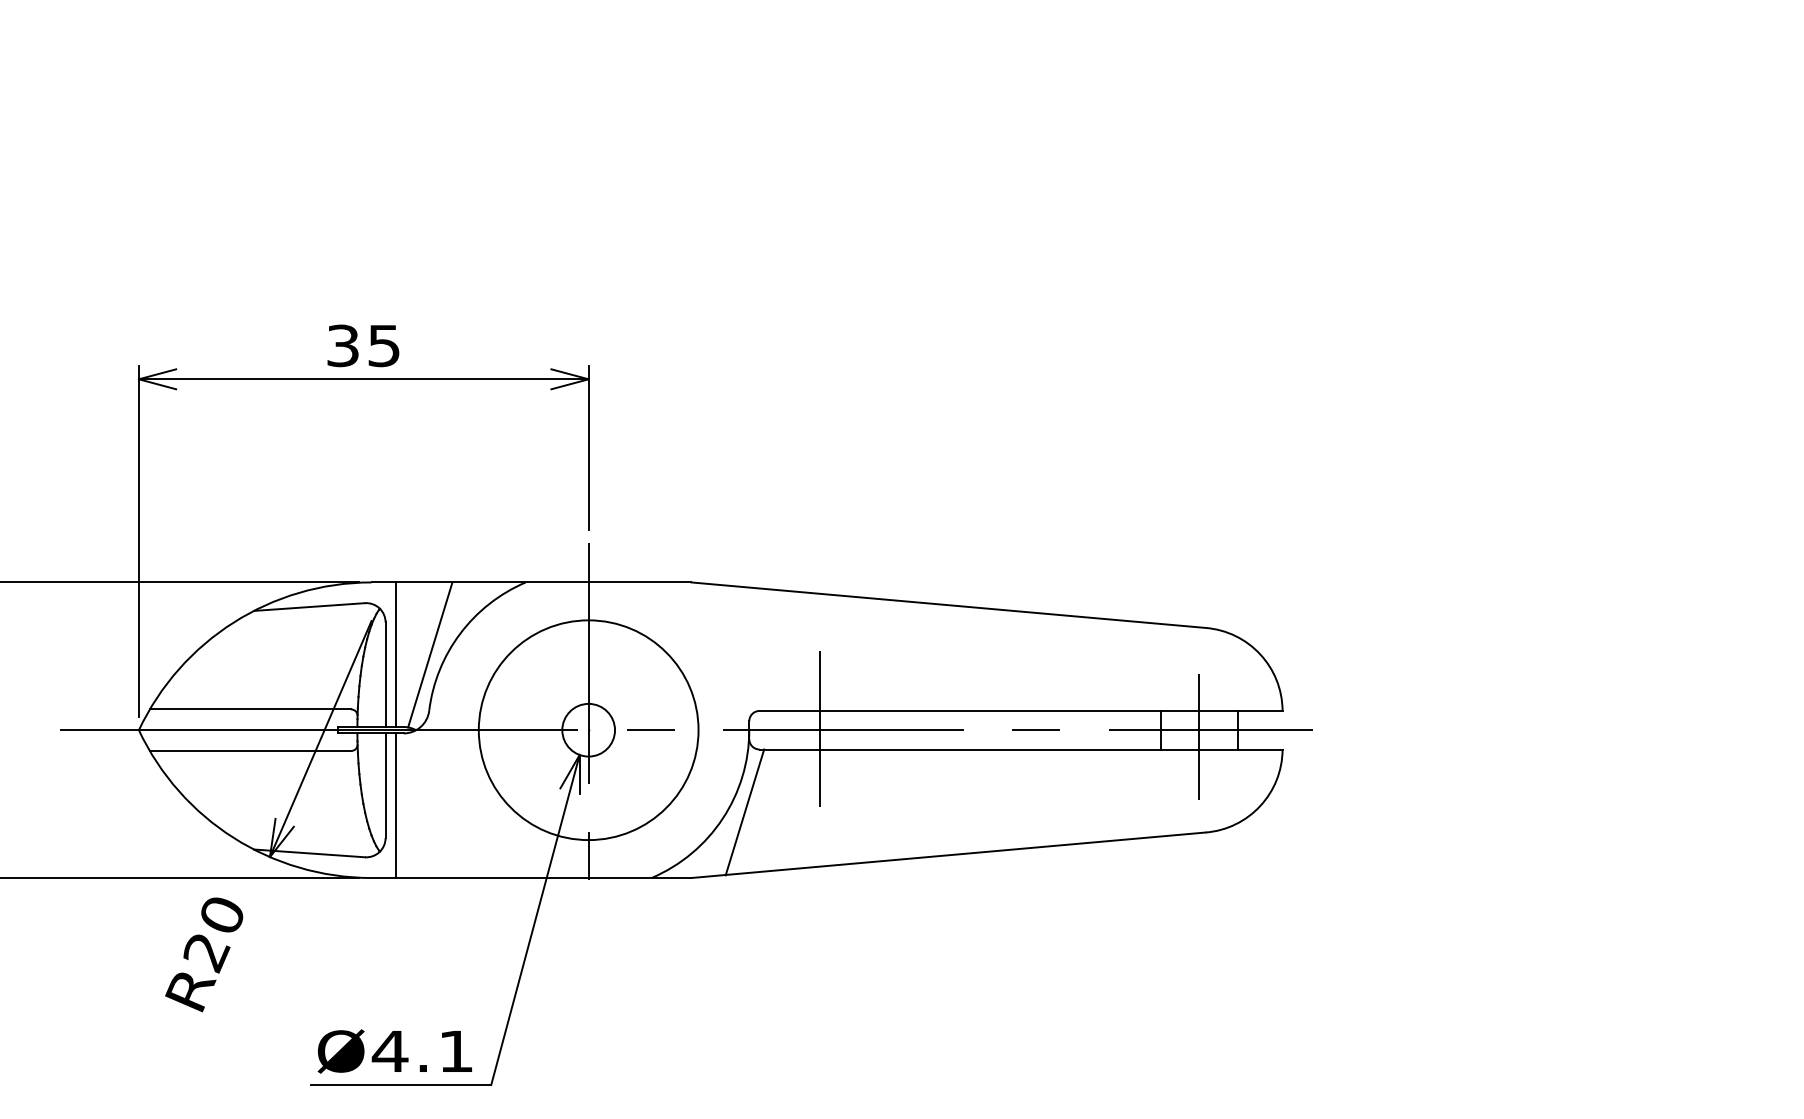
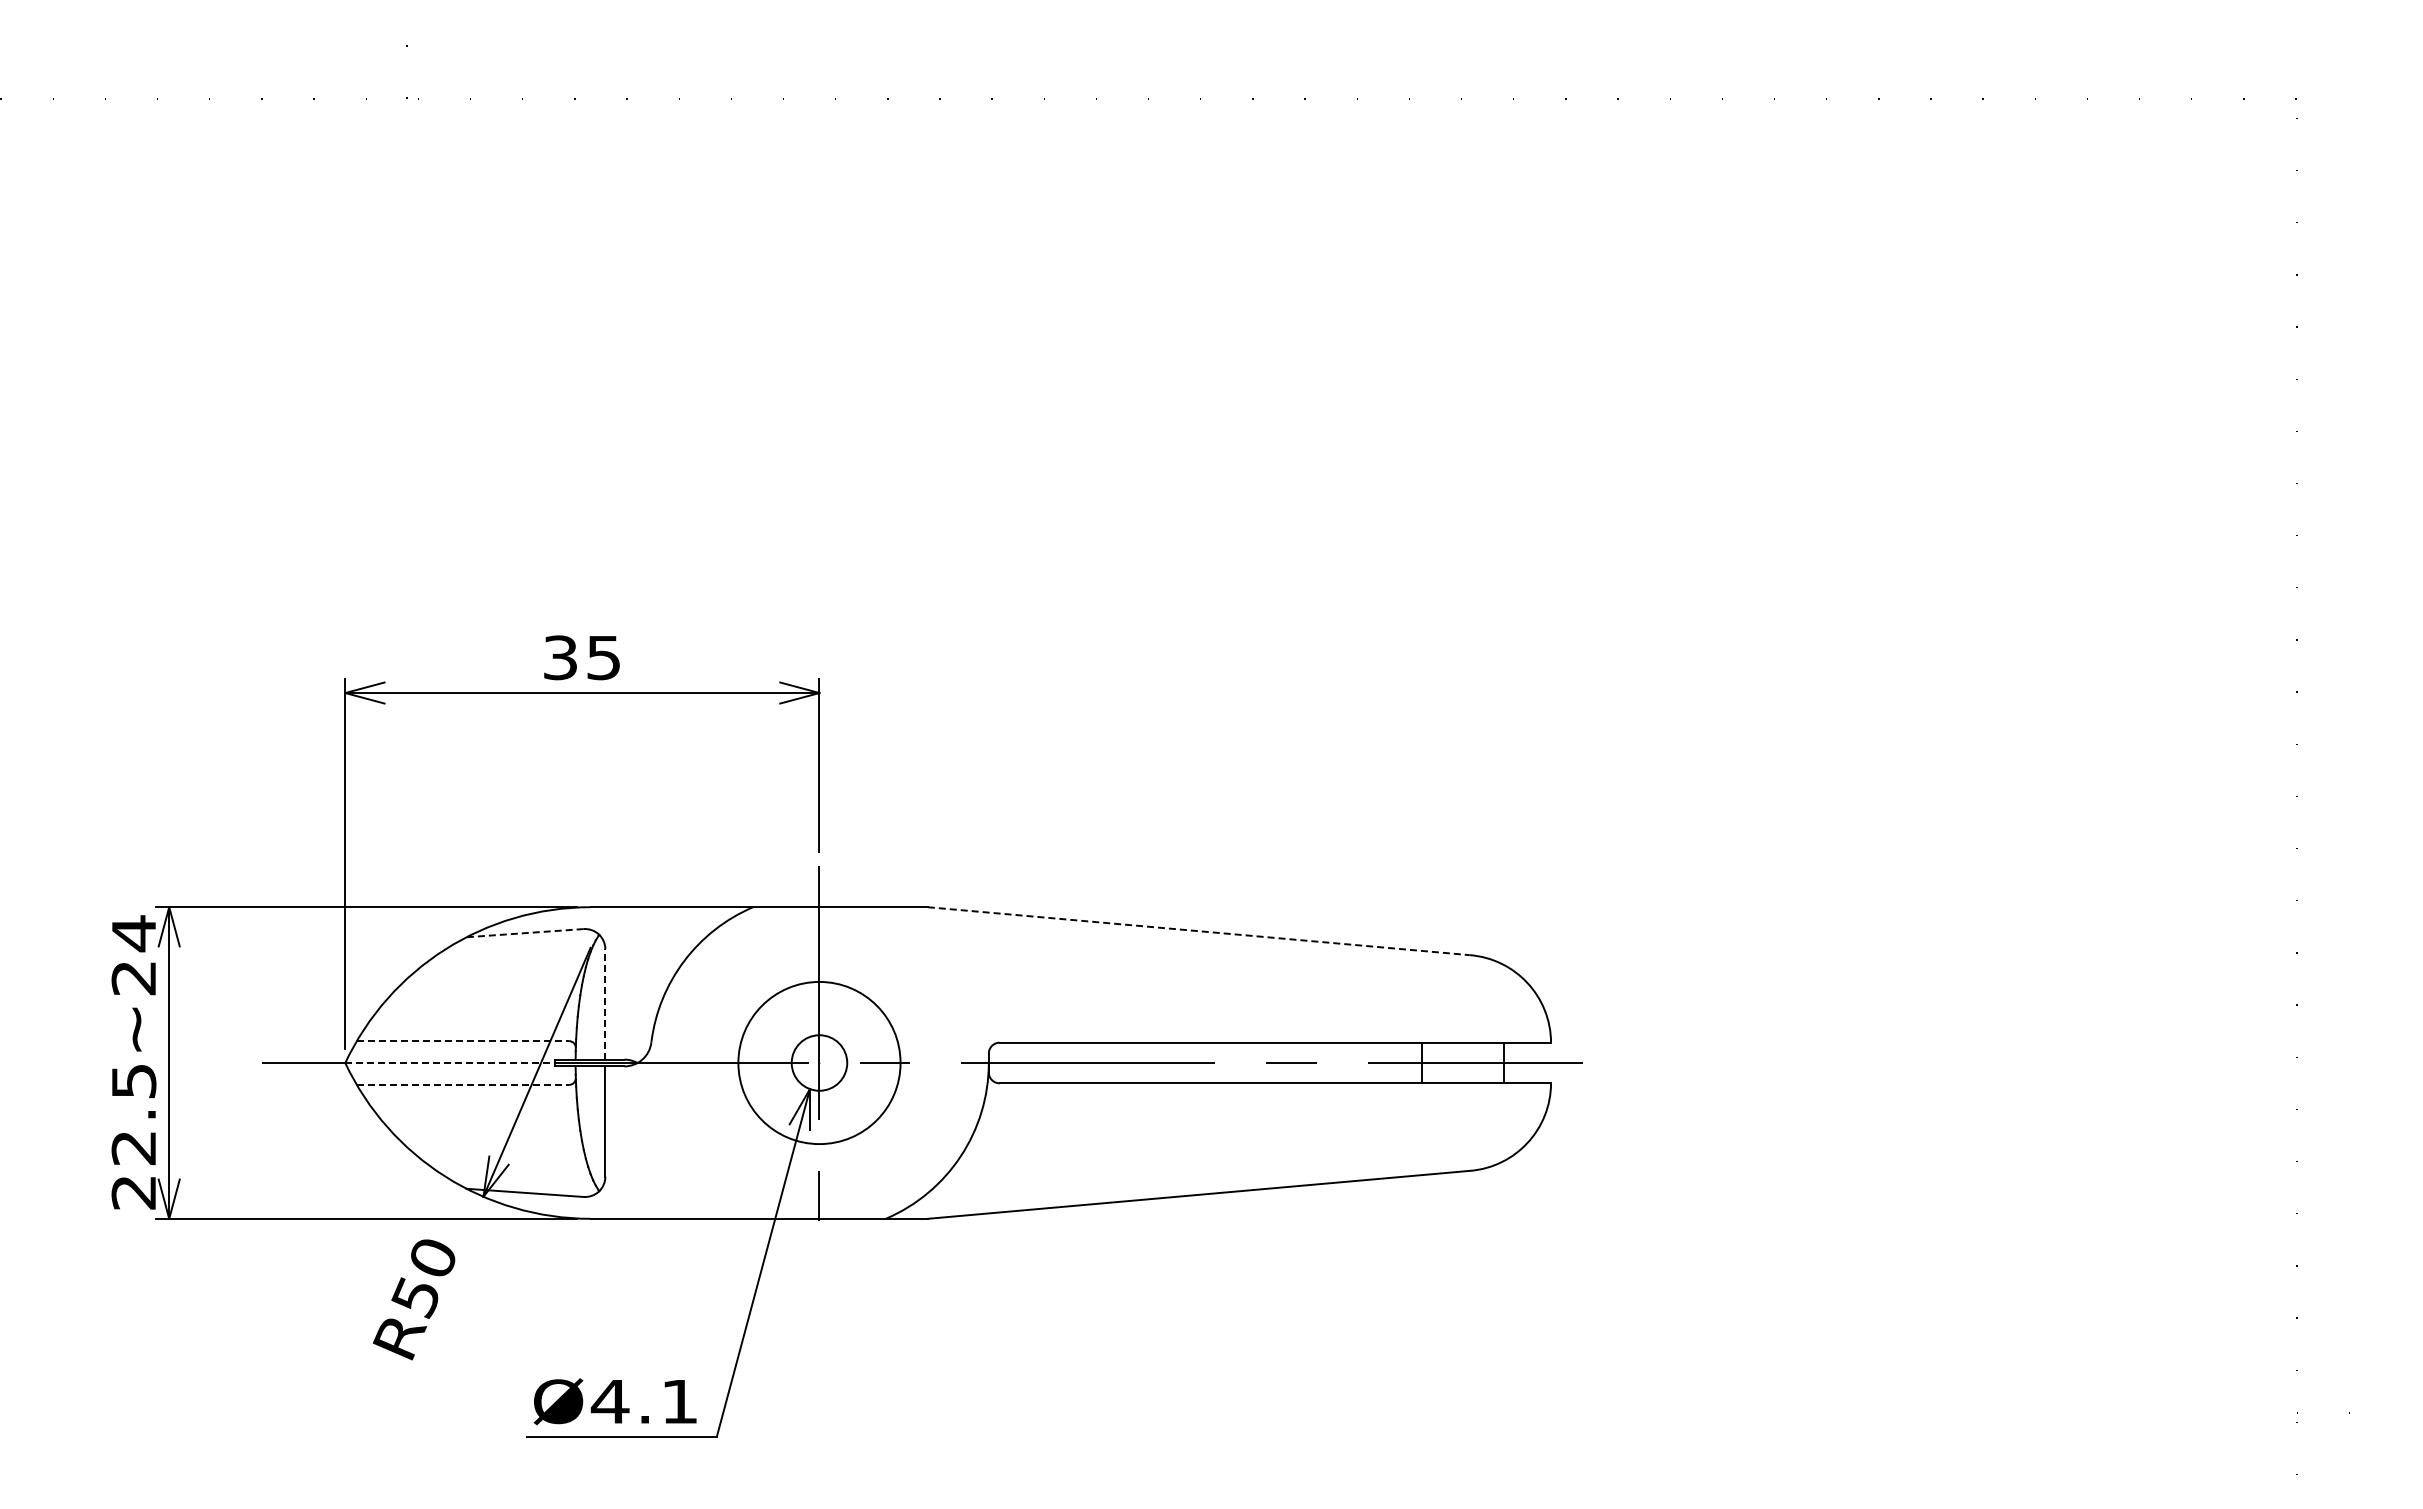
line: (949, 605) -> (1199, 931), solid -> dashed
line: (309, 607) -> (525, 933), solid -> dashed
line: (396, 654) -> (616, 983), removed
line: (430, 654) -> (652, 983), removed
line: (385, 673) -> (605, 1003), solid -> dashed
line: (251, 709) -> (463, 1041), solid -> dashed
line: (820, 728) -> (1063, 1061), removed
circle: (588, 729) -> (819, 1062), size x0.7
line: (238, 730) -> (450, 1063), solid -> dashed
line: (1199, 736) -> (1463, 1069), removed
line: (251, 750) -> (463, 1084), solid -> dashed
line: (396, 805) -> (616, 1142), removed
line: (744, 812) -> (983, 1149), removed
text: (206, 953) -> (416, 1298), R20 -> R50

